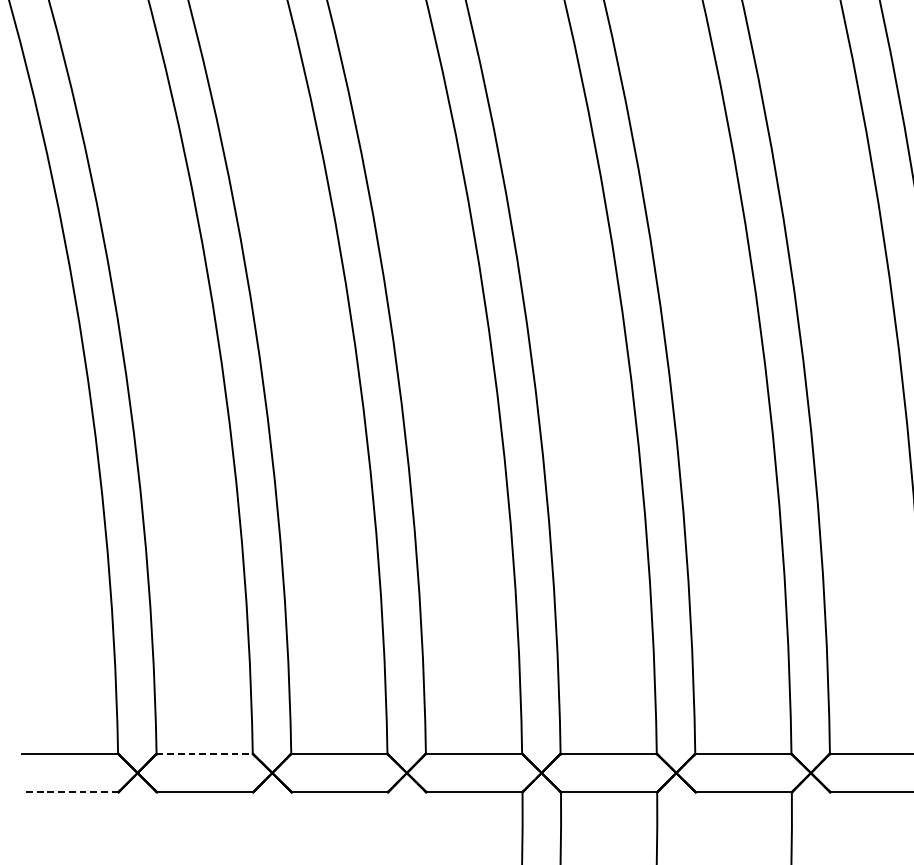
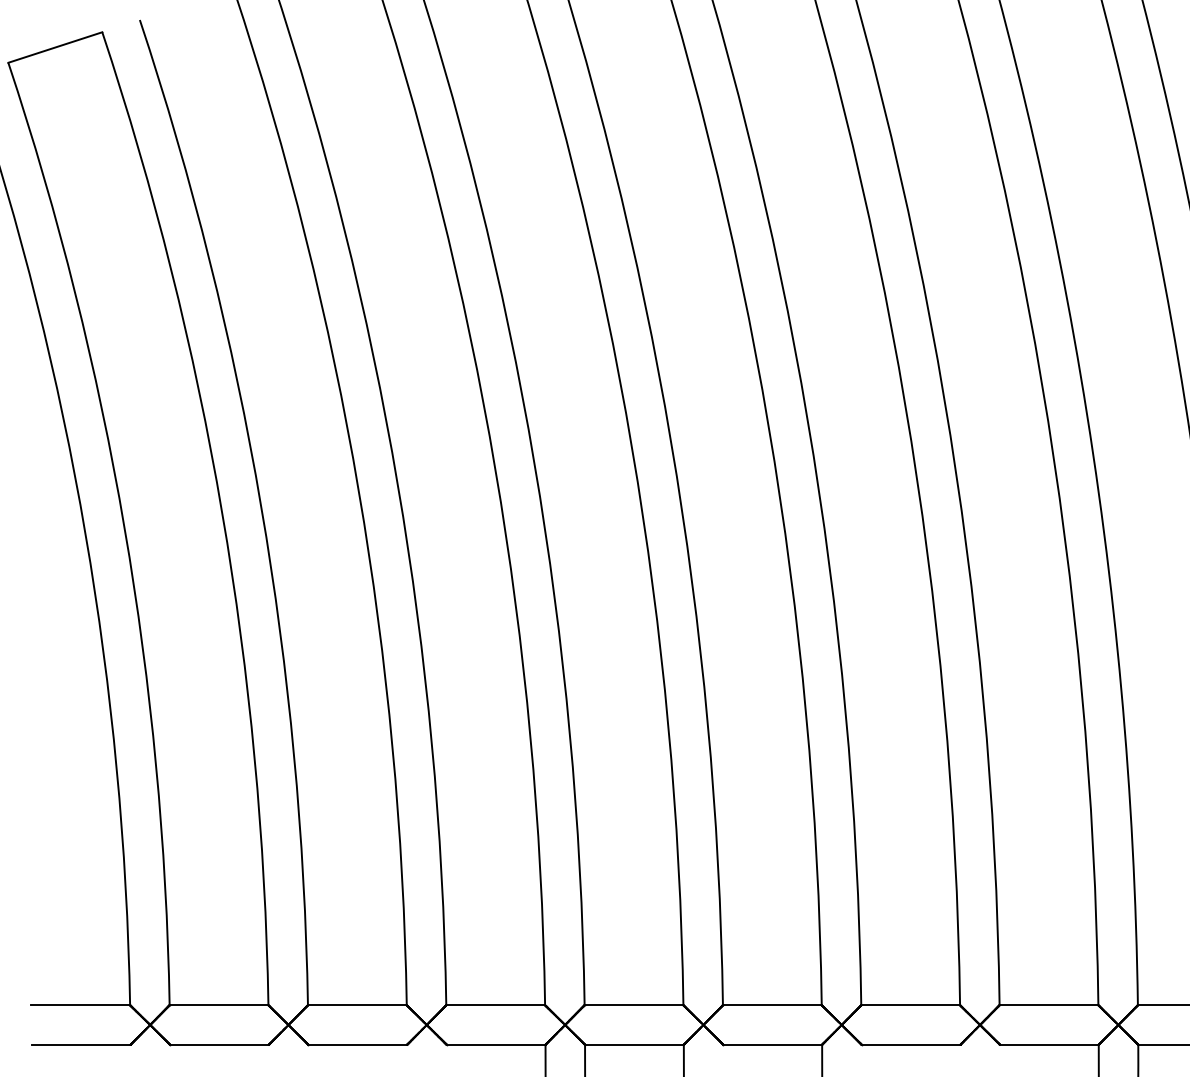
line: (205, 754) -> (219, 1005), dashed -> solid
line: (69, 792) -> (80, 1044), dashed -> solid

